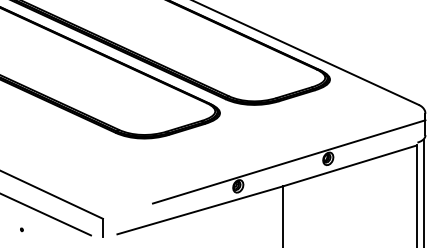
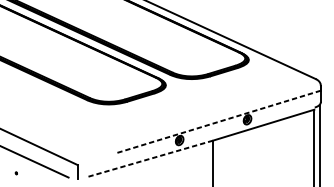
line: (288, 162) -> (217, 122), solid -> dashed
line: (200, 210) -> (151, 158), solid -> dashed

